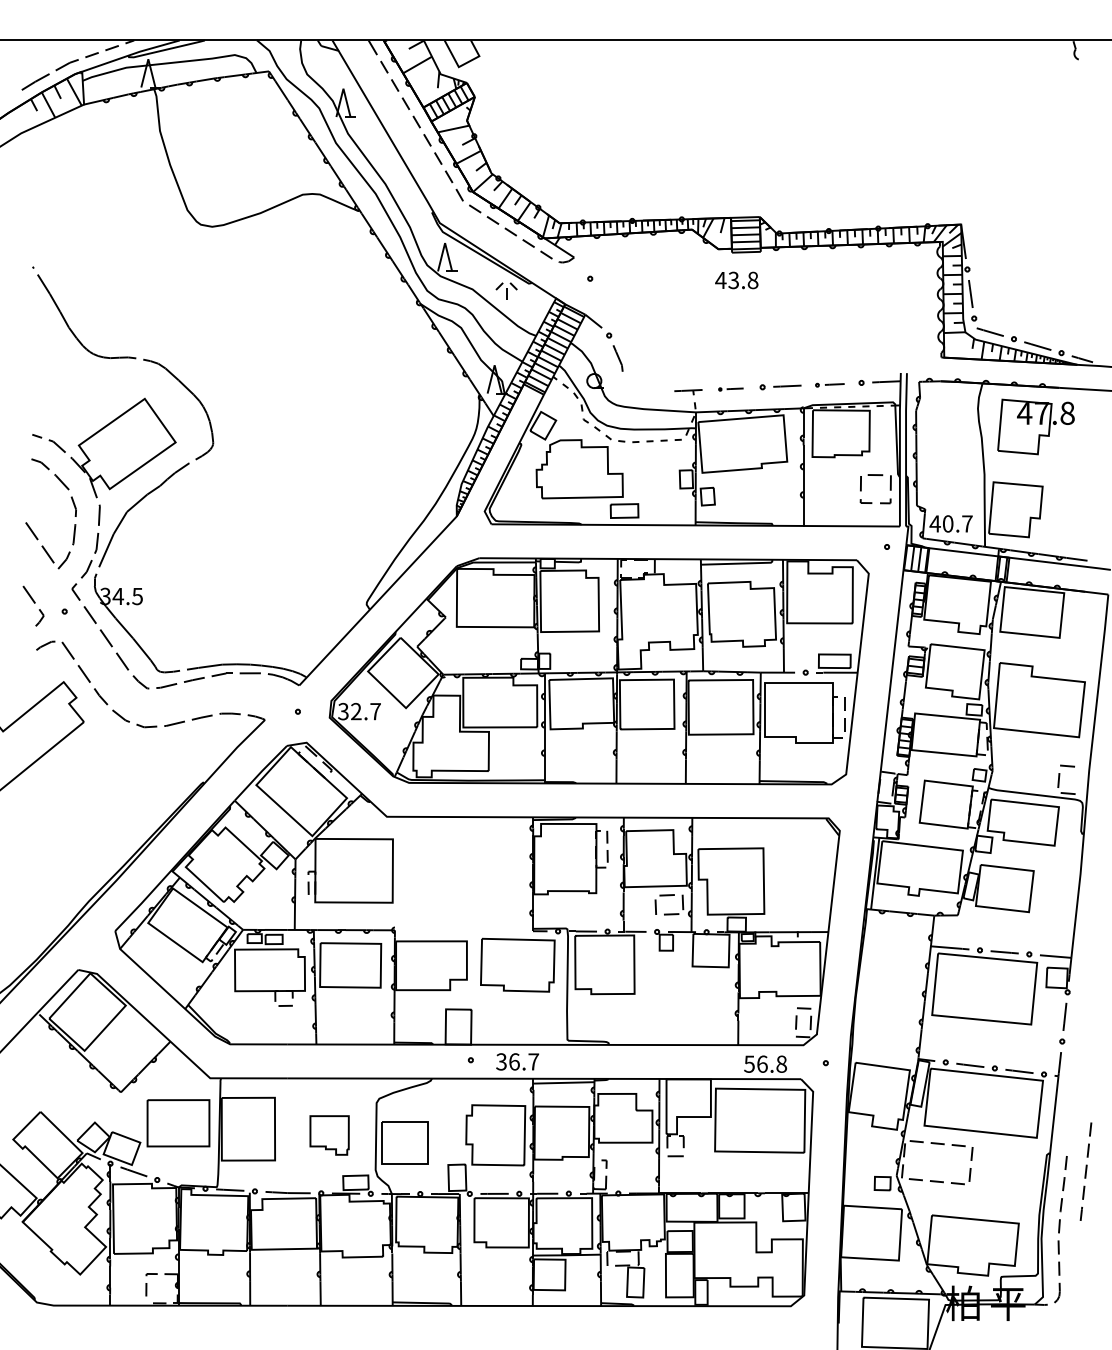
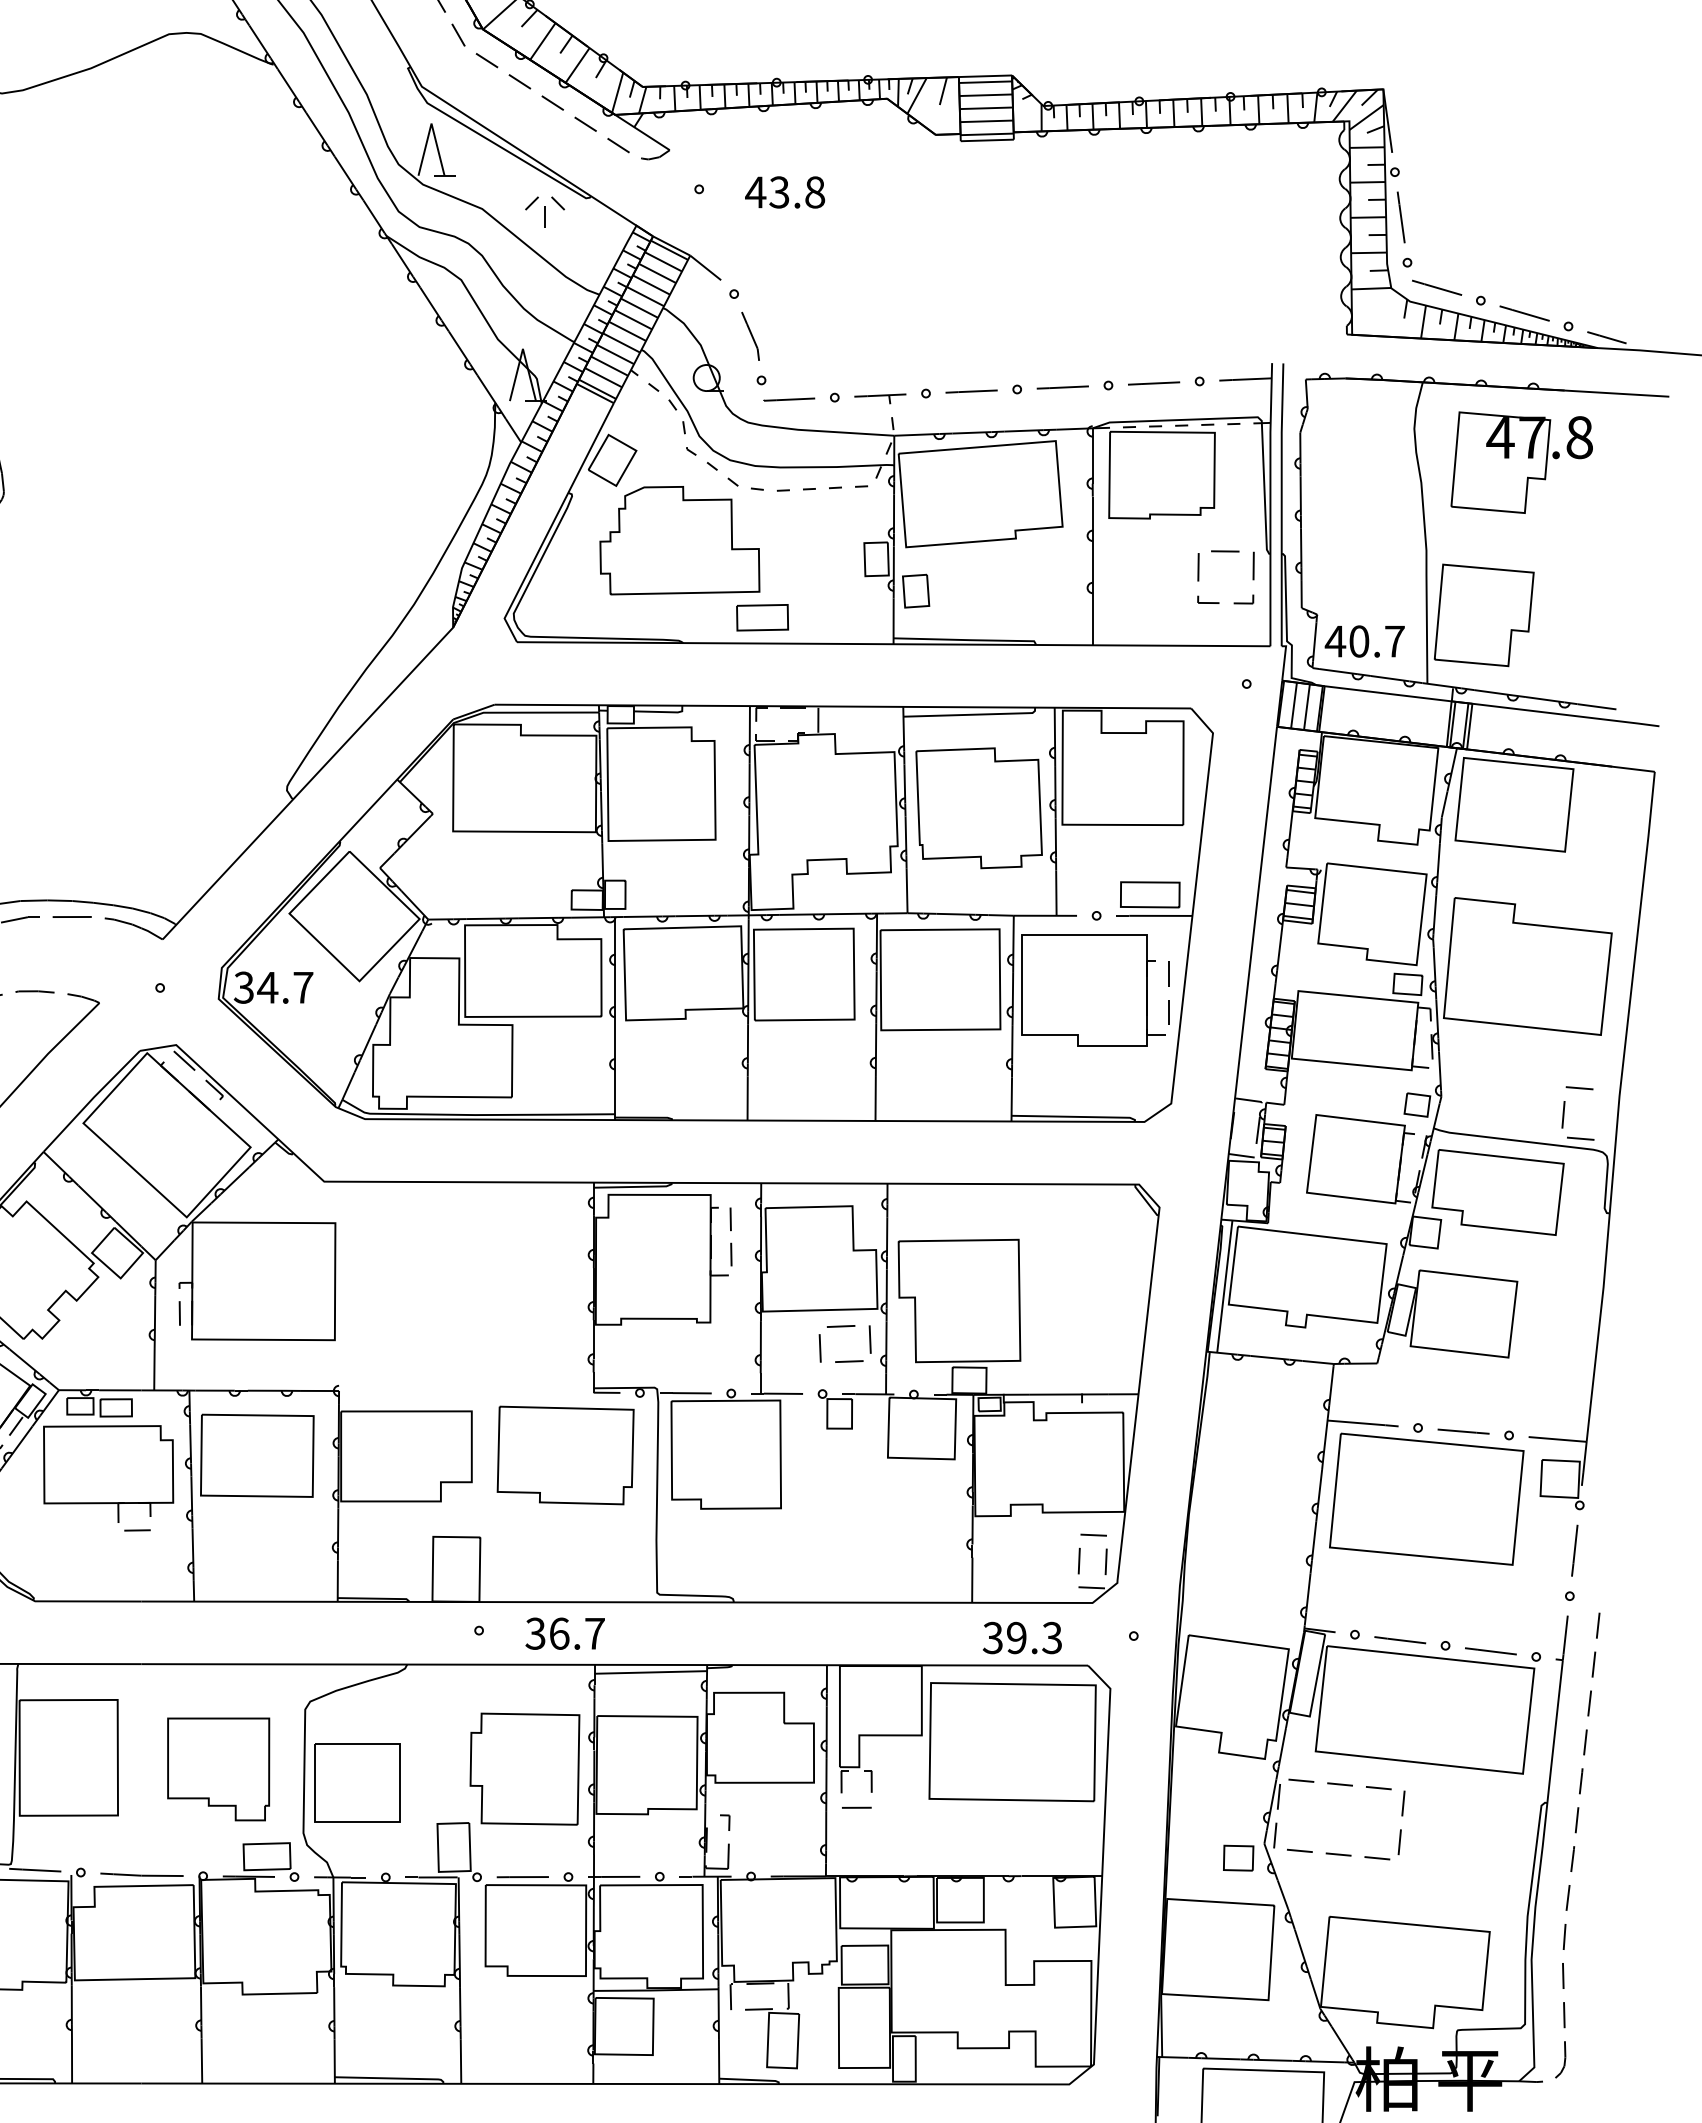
text: (736, 280) -> (784, 192), moved
part: (829, 385) -> (1140, 386), size x1.43
part: (643, 386) -> (797, 388), added
part: (730, 389) -> (957, 393), size x1.67
text: (356, 711) -> (268, 987), 32.7 -> 34.7
text: (765, 1063) -> (1022, 1636), 56.8 -> 39.3
part: (329, 1135) -> (218, 1769), size x1.43
part: (1085, 1171) -> (1588, 1703), moved

